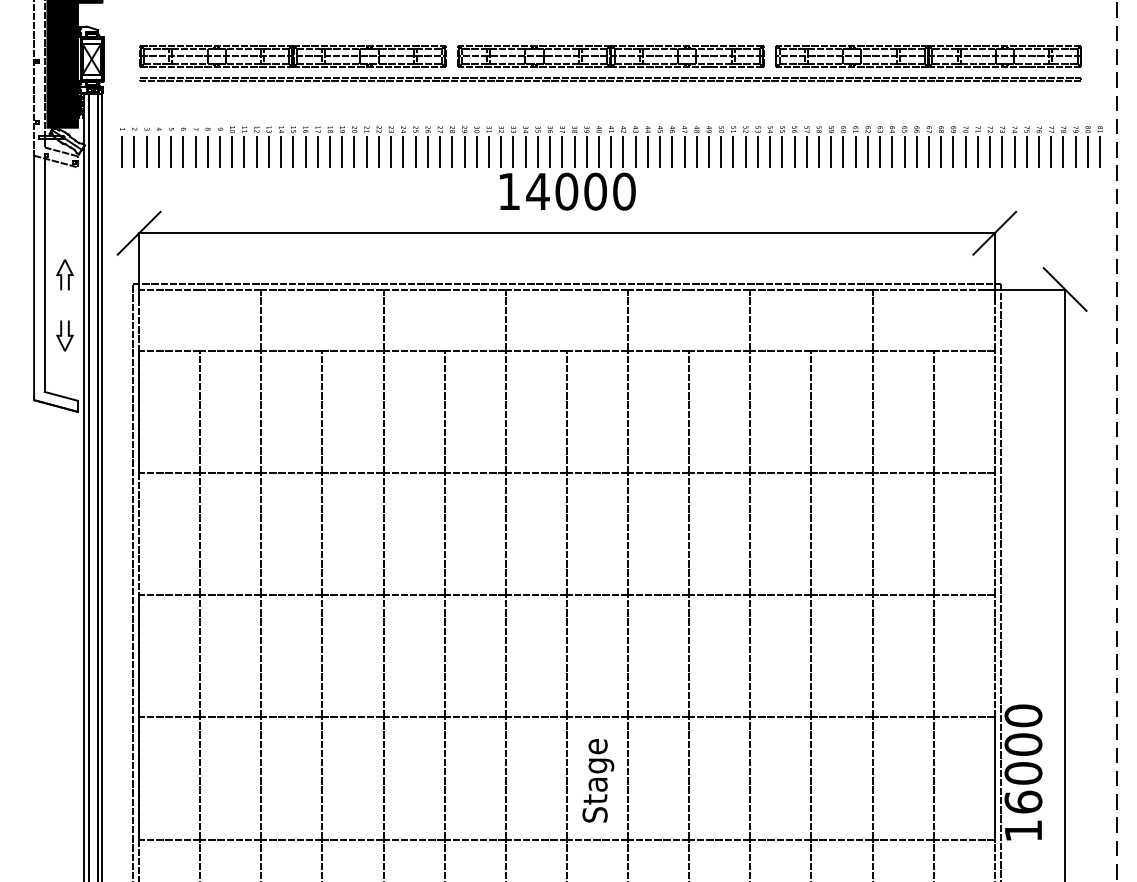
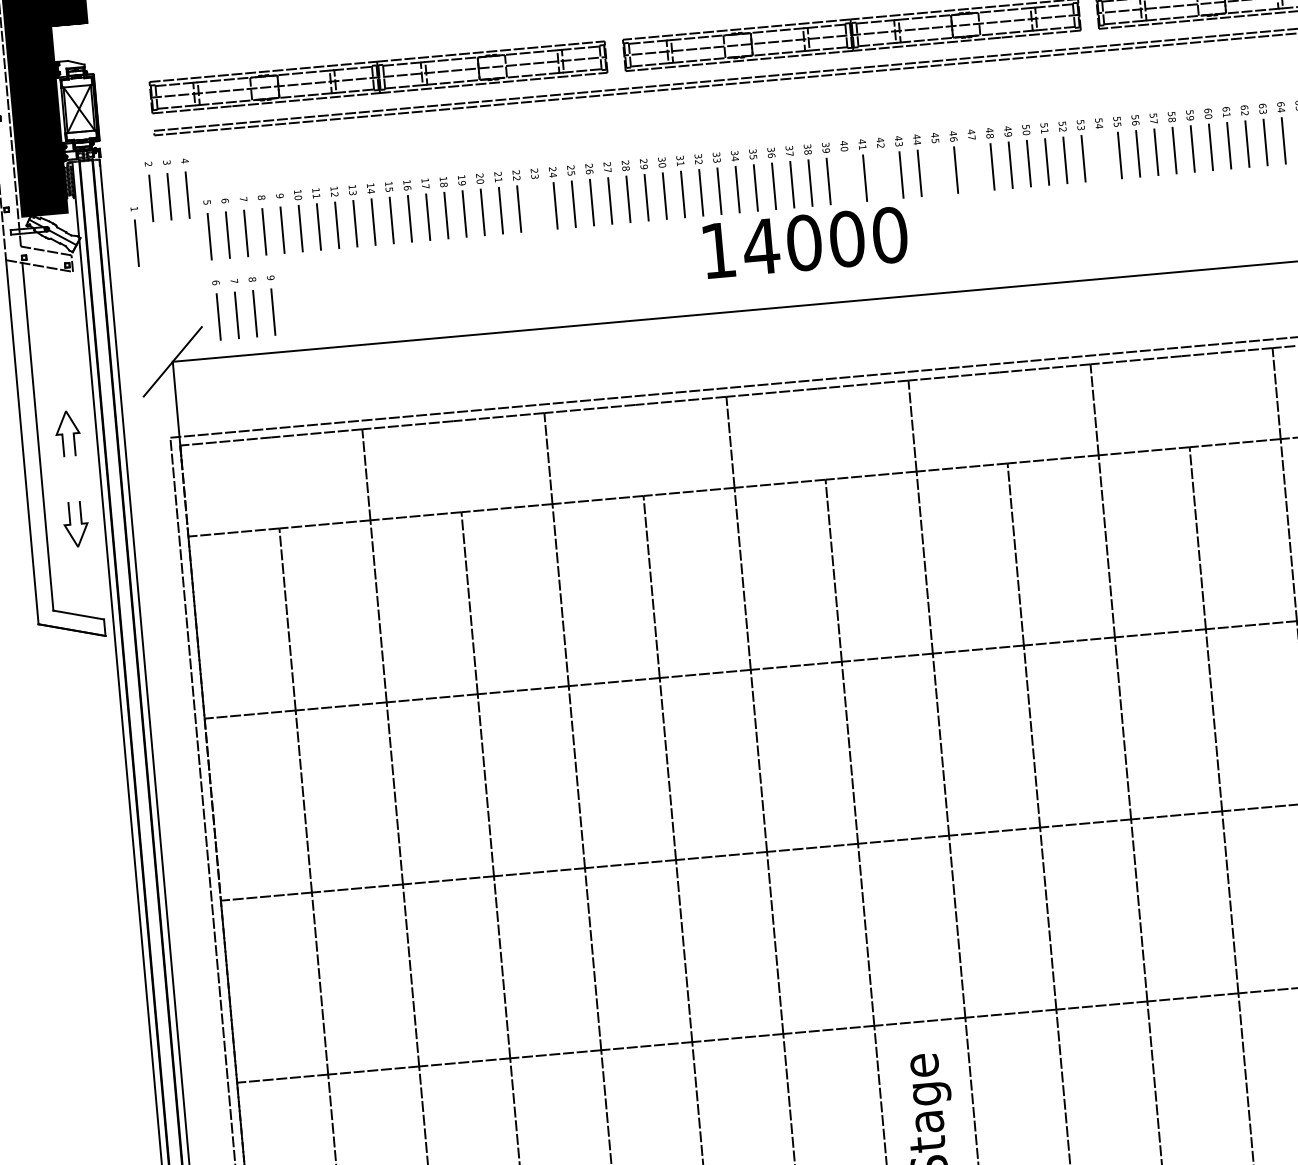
part: (146, 147) -> (168, 189), moved
line: (391, 151) -> (537, 206), removed
line: (598, 151) -> (846, 178), removed
line: (623, 151) -> (883, 175), removed
line: (660, 151) -> (938, 170), removed
line: (684, 151) -> (974, 167), removed
line: (770, 151) -> (1102, 156), removed
part: (190, 201) -> (245, 307), added

